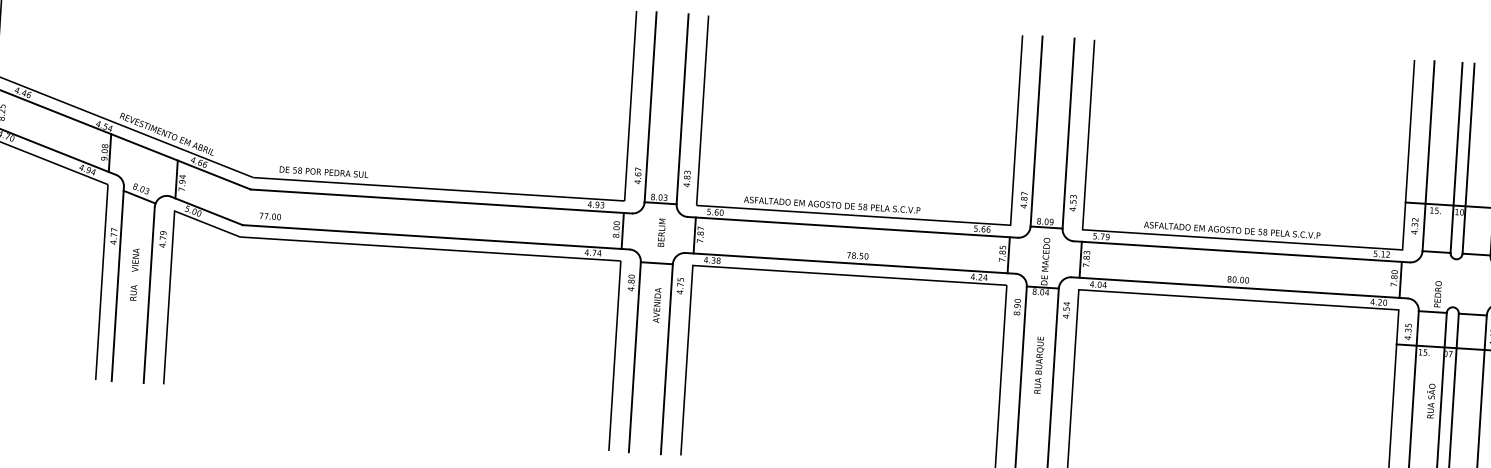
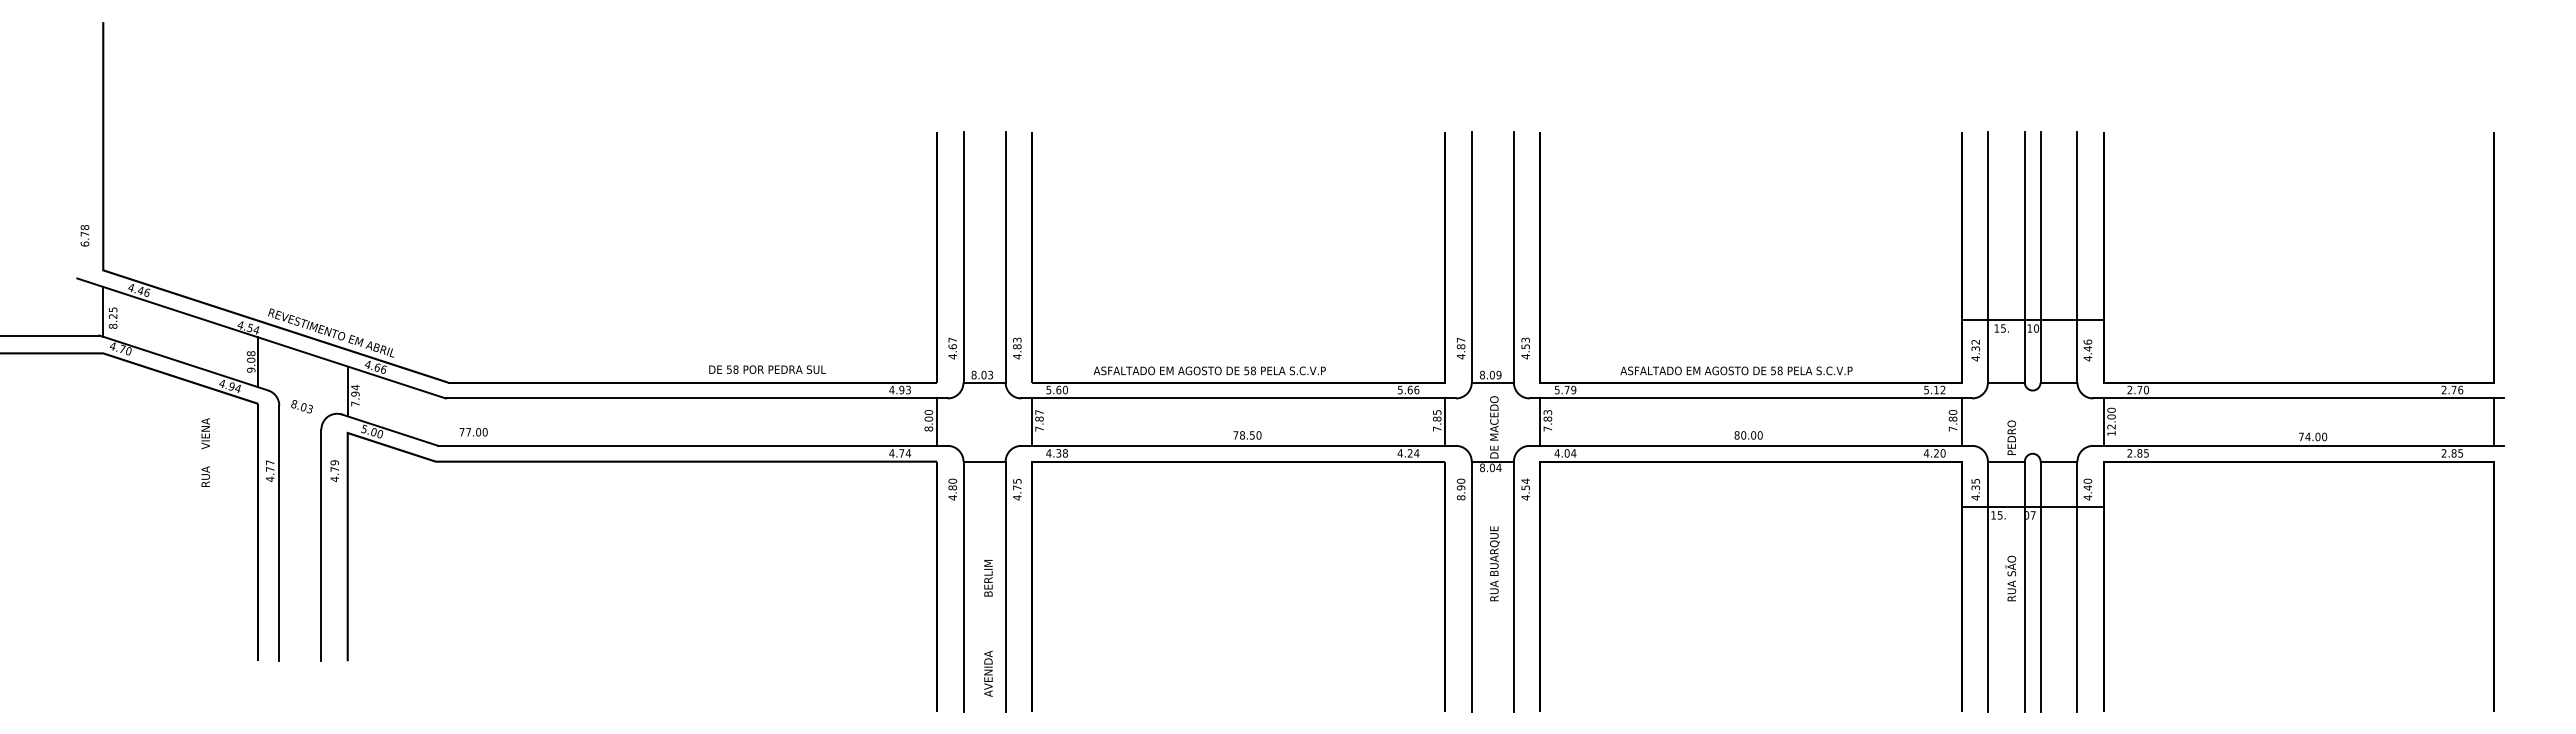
text: (324, 172) -> (767, 369), moved
line: (139, 197) -> (300, 417), removed
text: (659, 270) -> (988, 628), moved
text: (134, 274) -> (205, 452), moved

